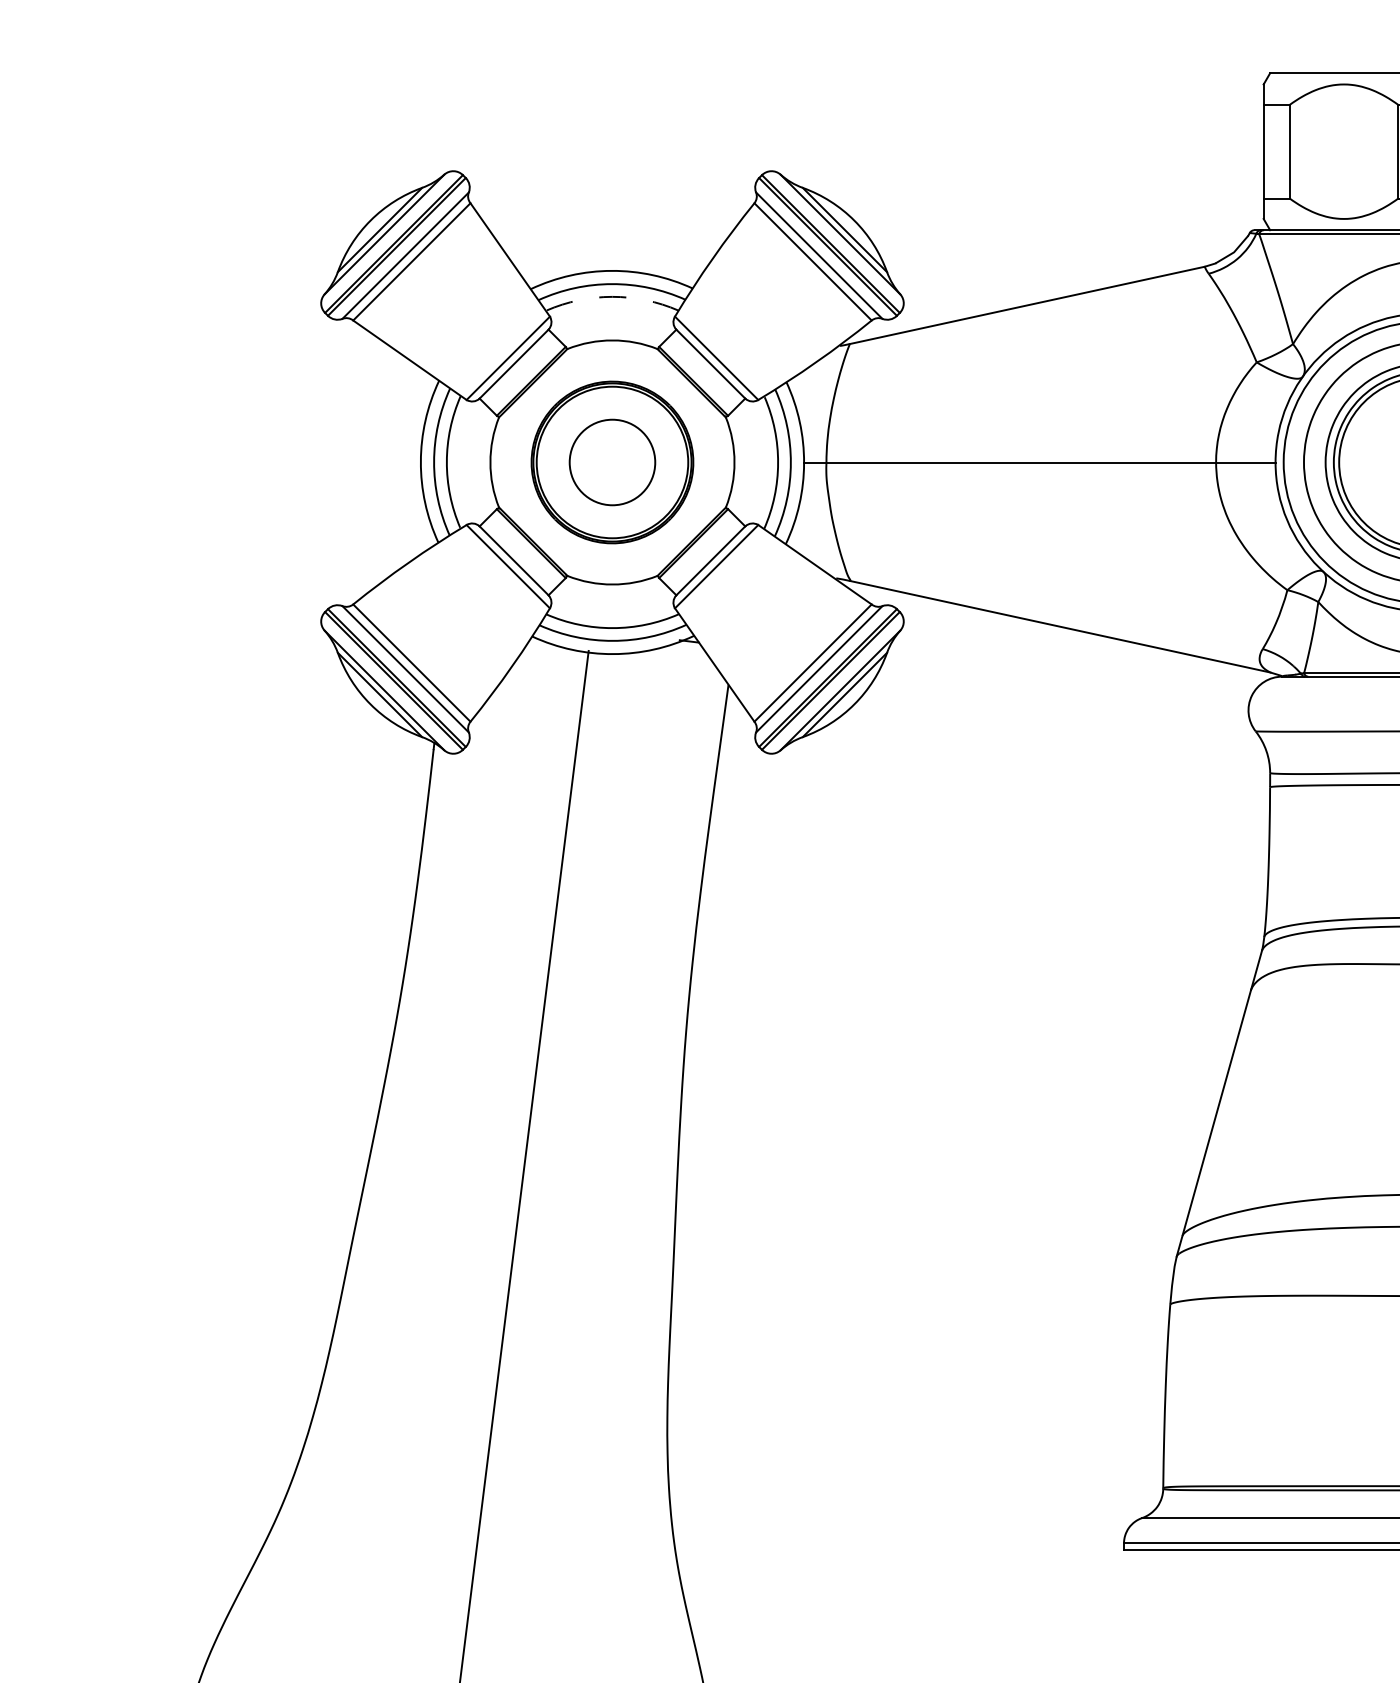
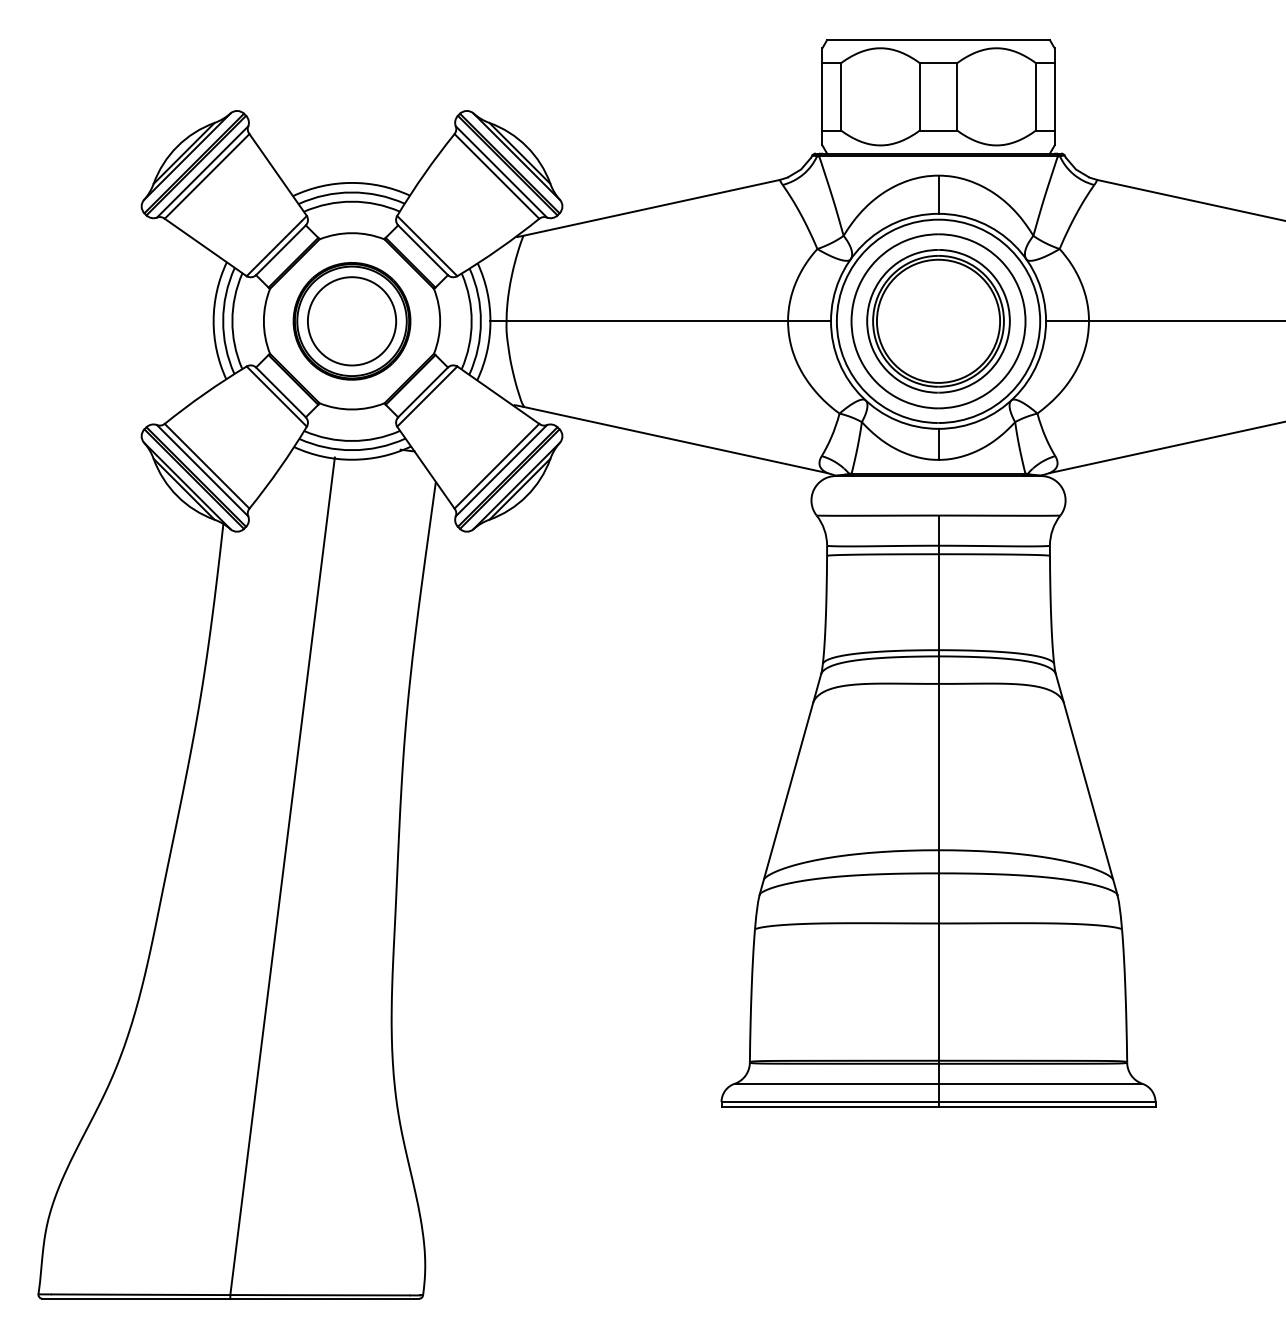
arc: (611, 296) -> (351, 201), dashed -> solid
circle: (611, 462) -> (351, 321), size x1.43

